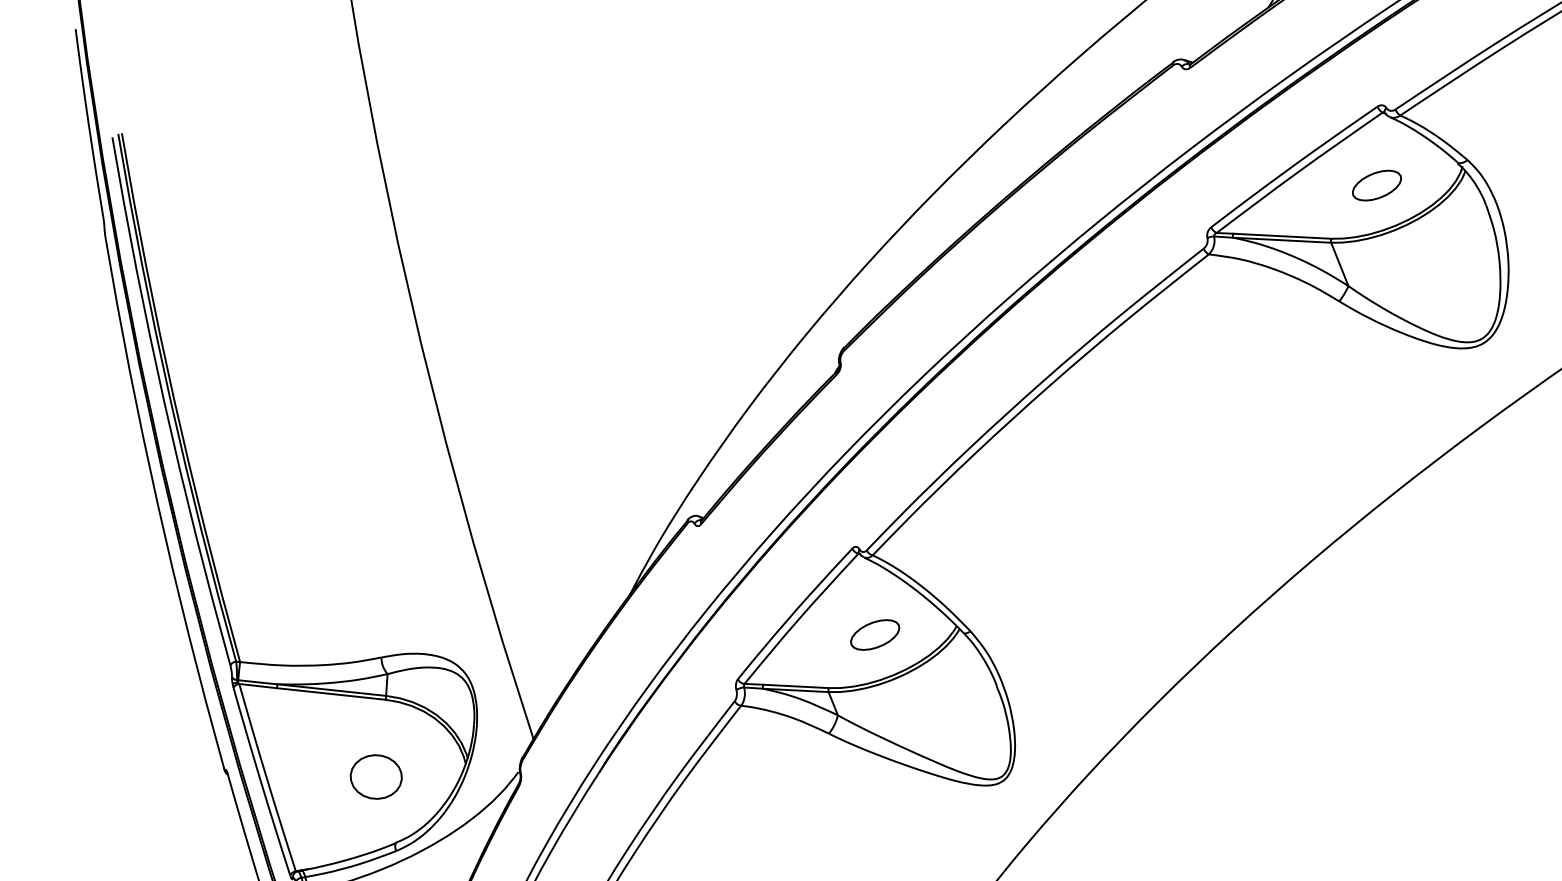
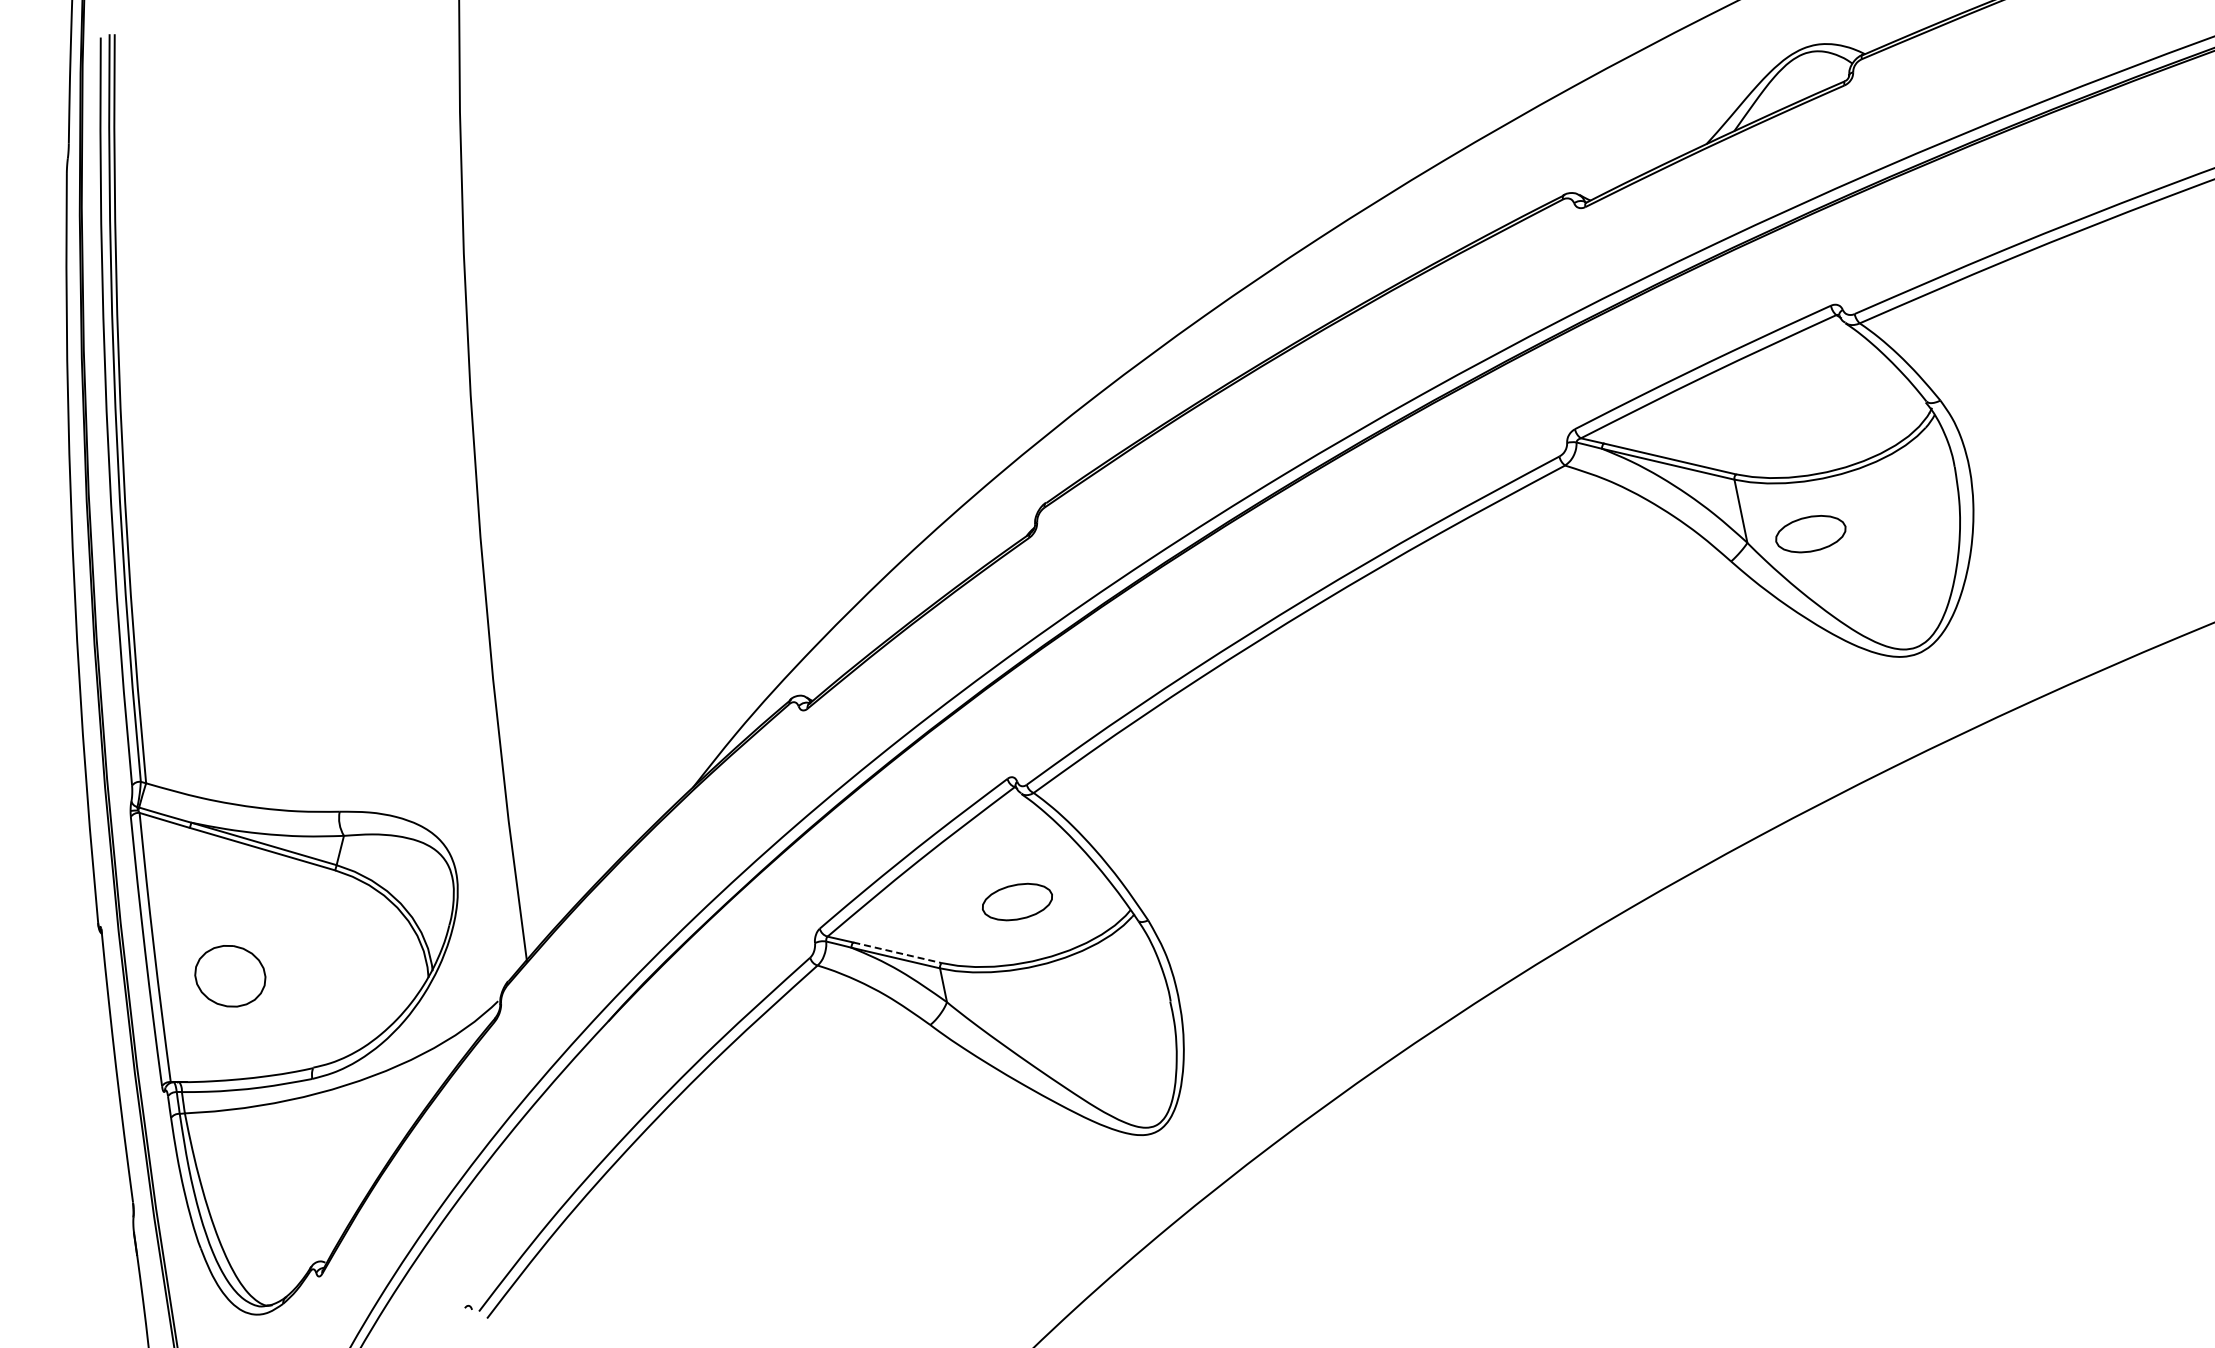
part: (1376, 185) -> (1810, 534), moved
line: (796, 686) -> (898, 952), solid -> dashed
part: (376, 777) -> (230, 976), moved

